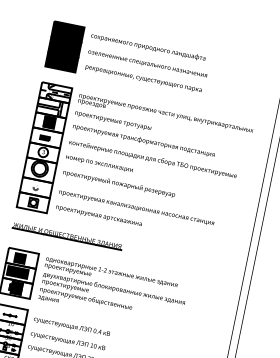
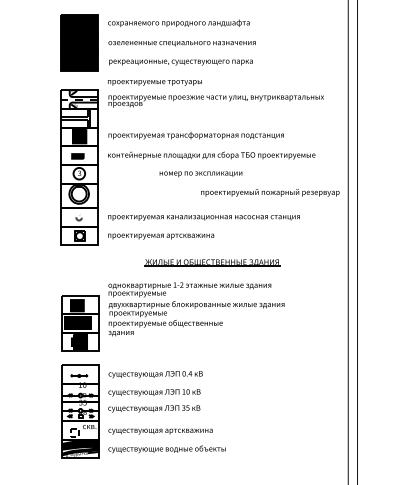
text: (112, 120) -> (154, 82), moved
text: (98, 164) -> (200, 174), moved
text: (119, 183) -> (270, 192), moved
part: (67, 236) -> (212, 262), moved
text: (113, 292) -> (196, 309), moved

